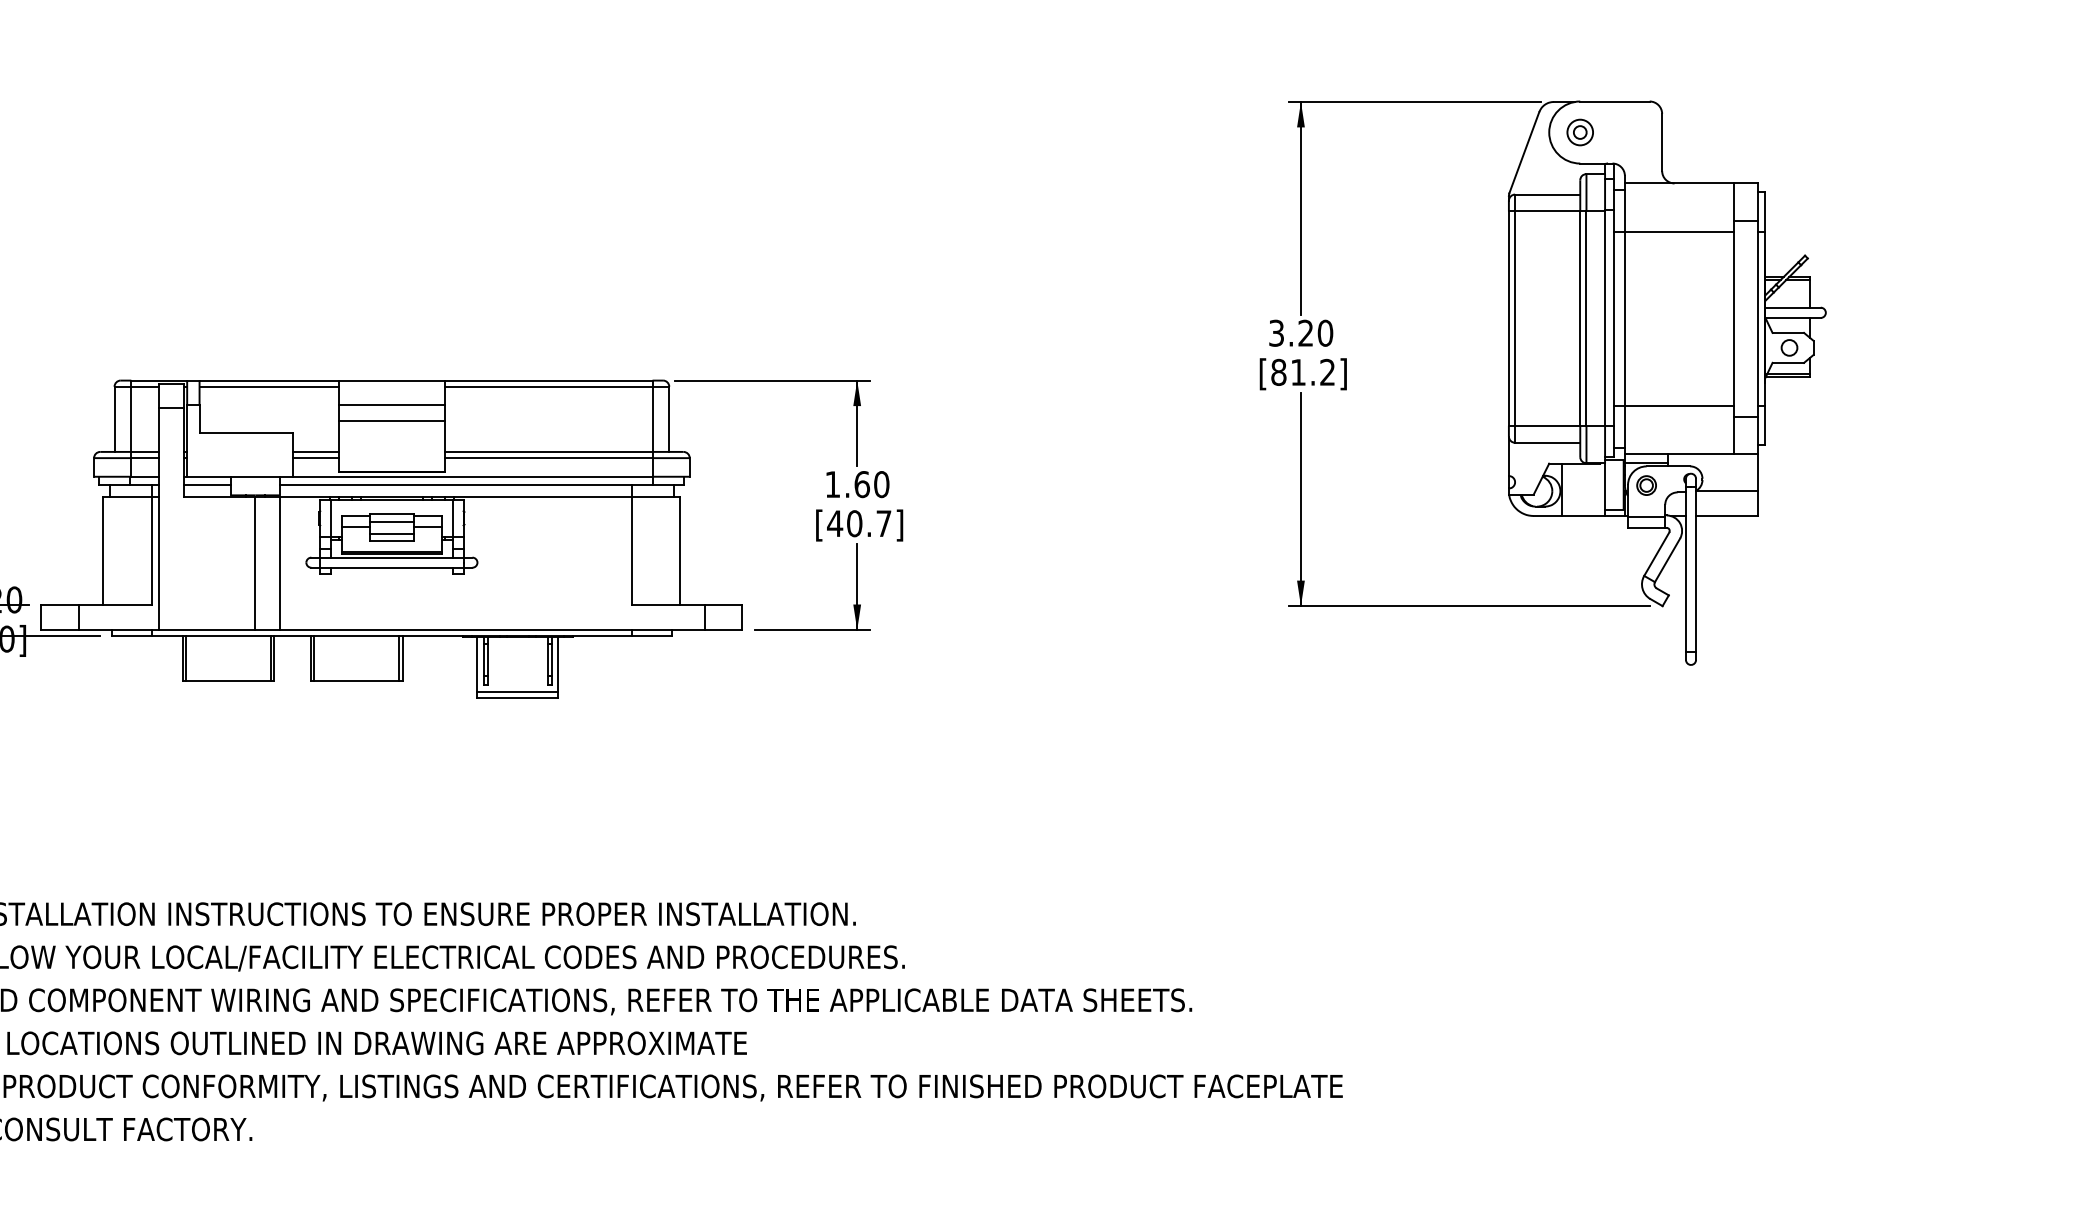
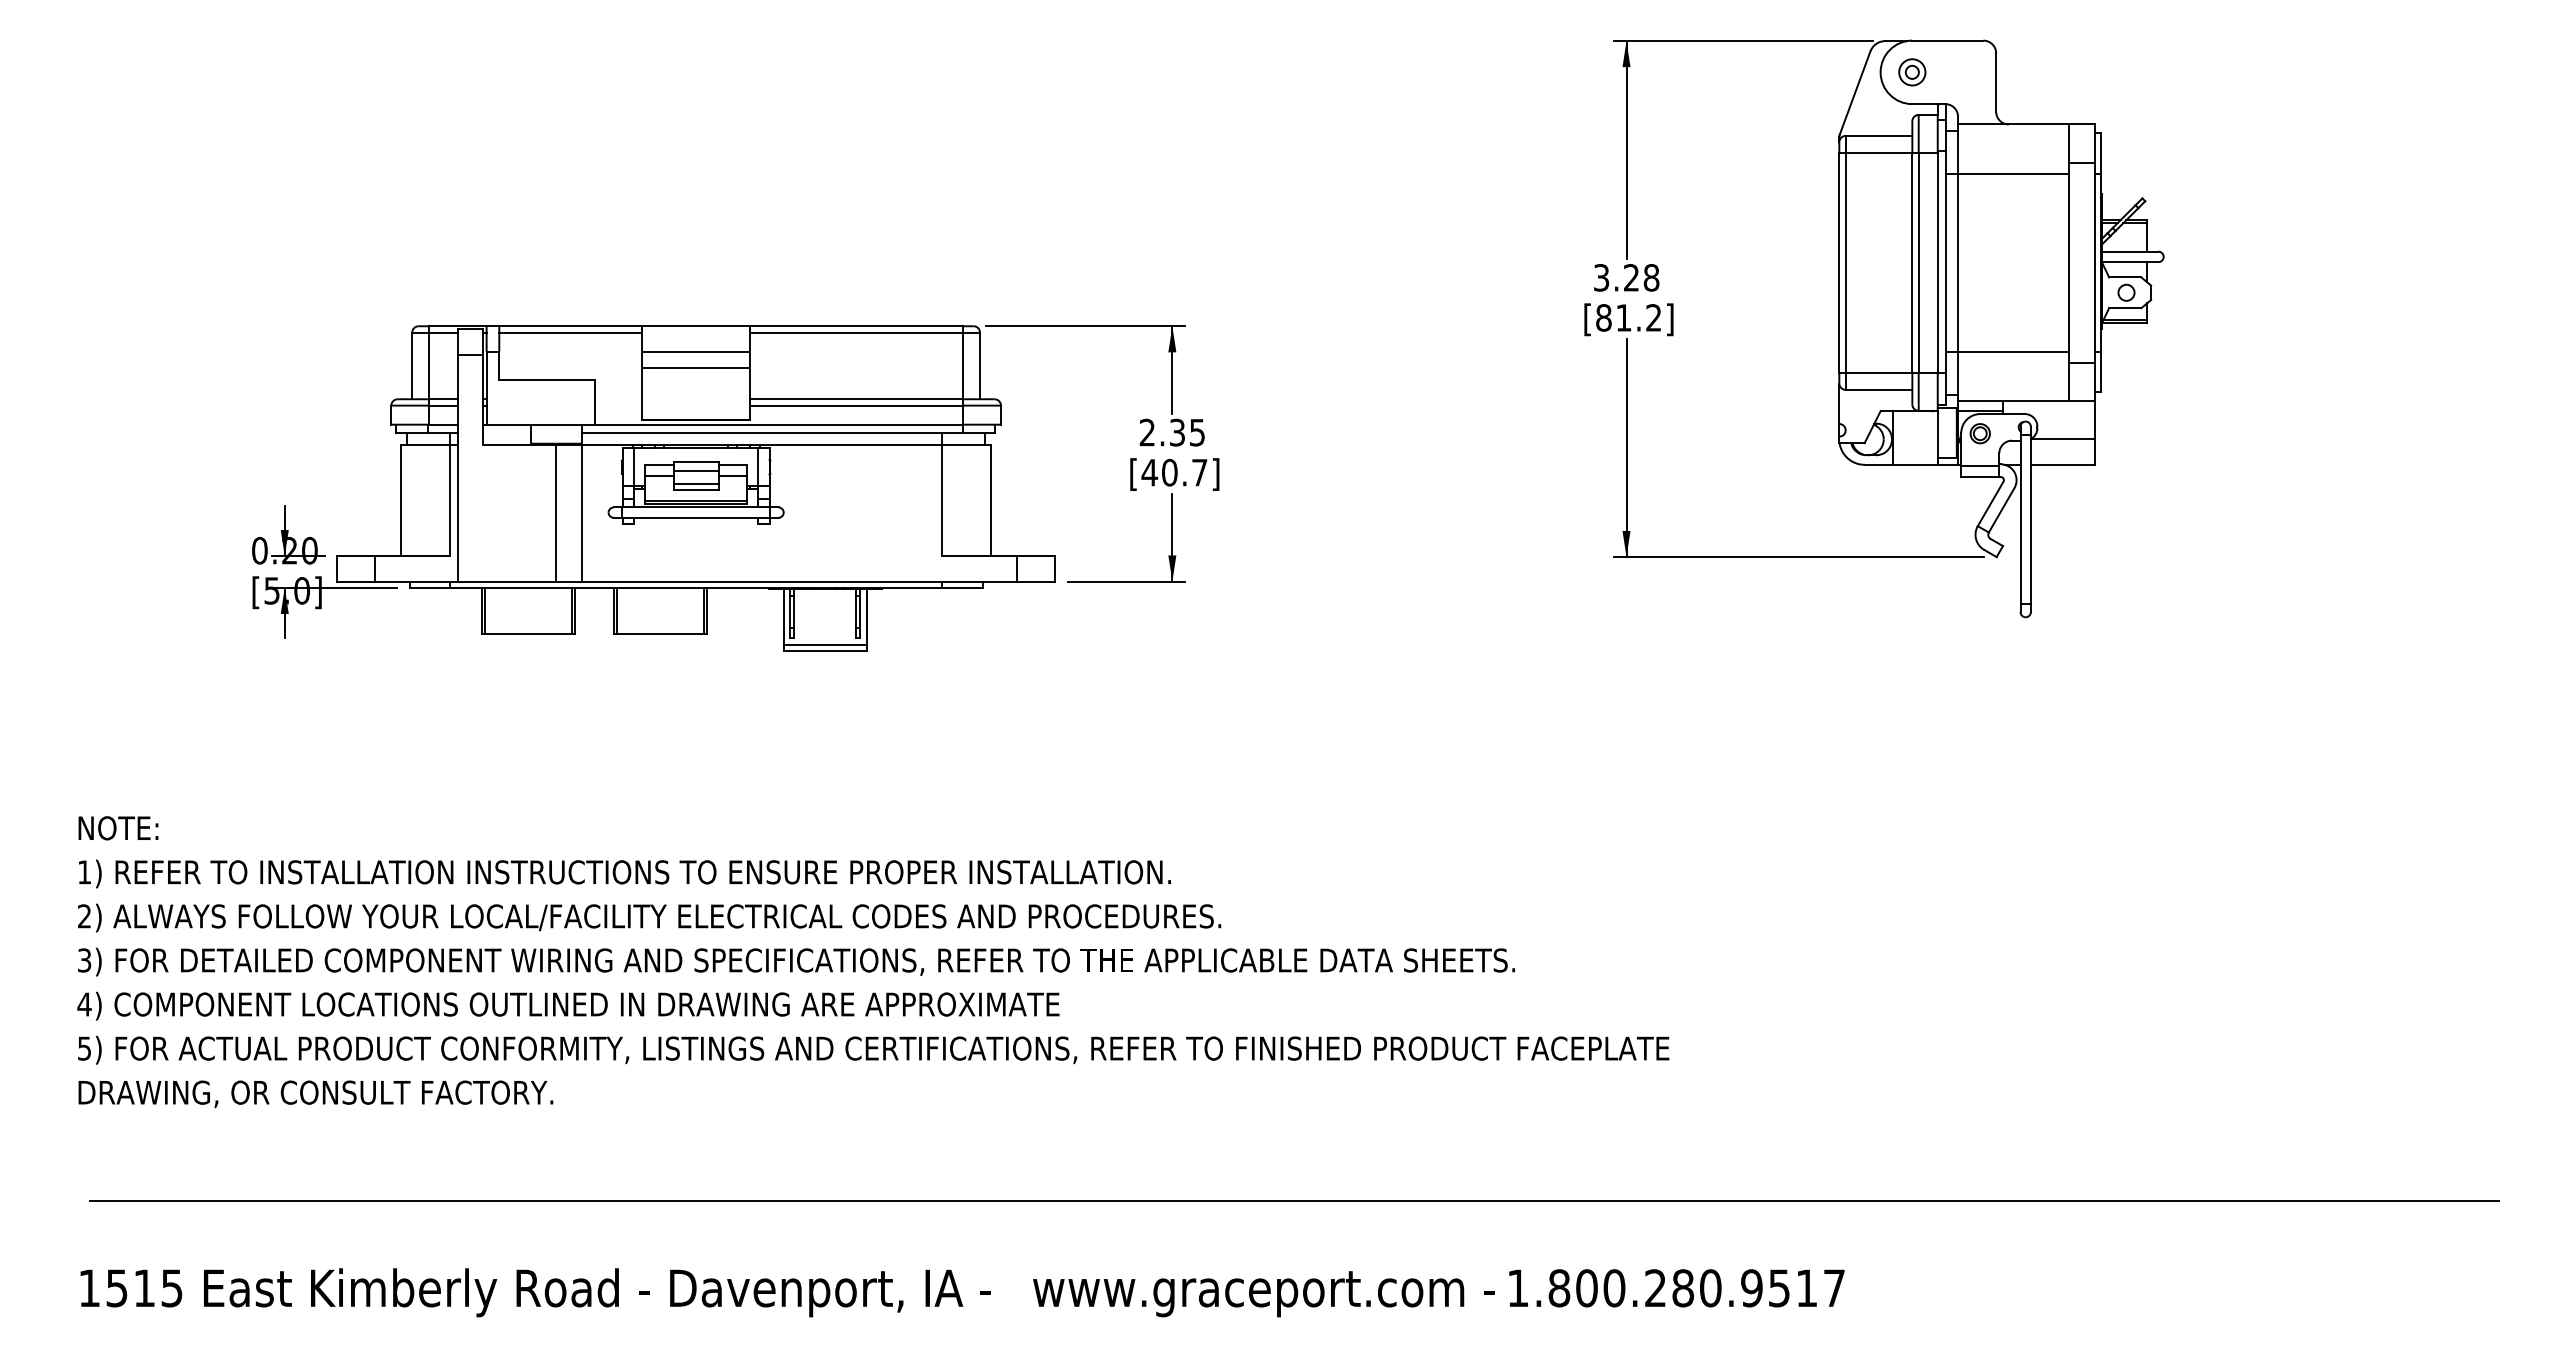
text: (1325, 332) -> (1651, 277), 3.20 -> 3.28
line: (316, 452) -> (618, 399), removed
line: (316, 458) -> (618, 405), removed
text: (857, 484) -> (1172, 432), 1.60 -> 2.35
line: (207, 485) -> (507, 433), removed

